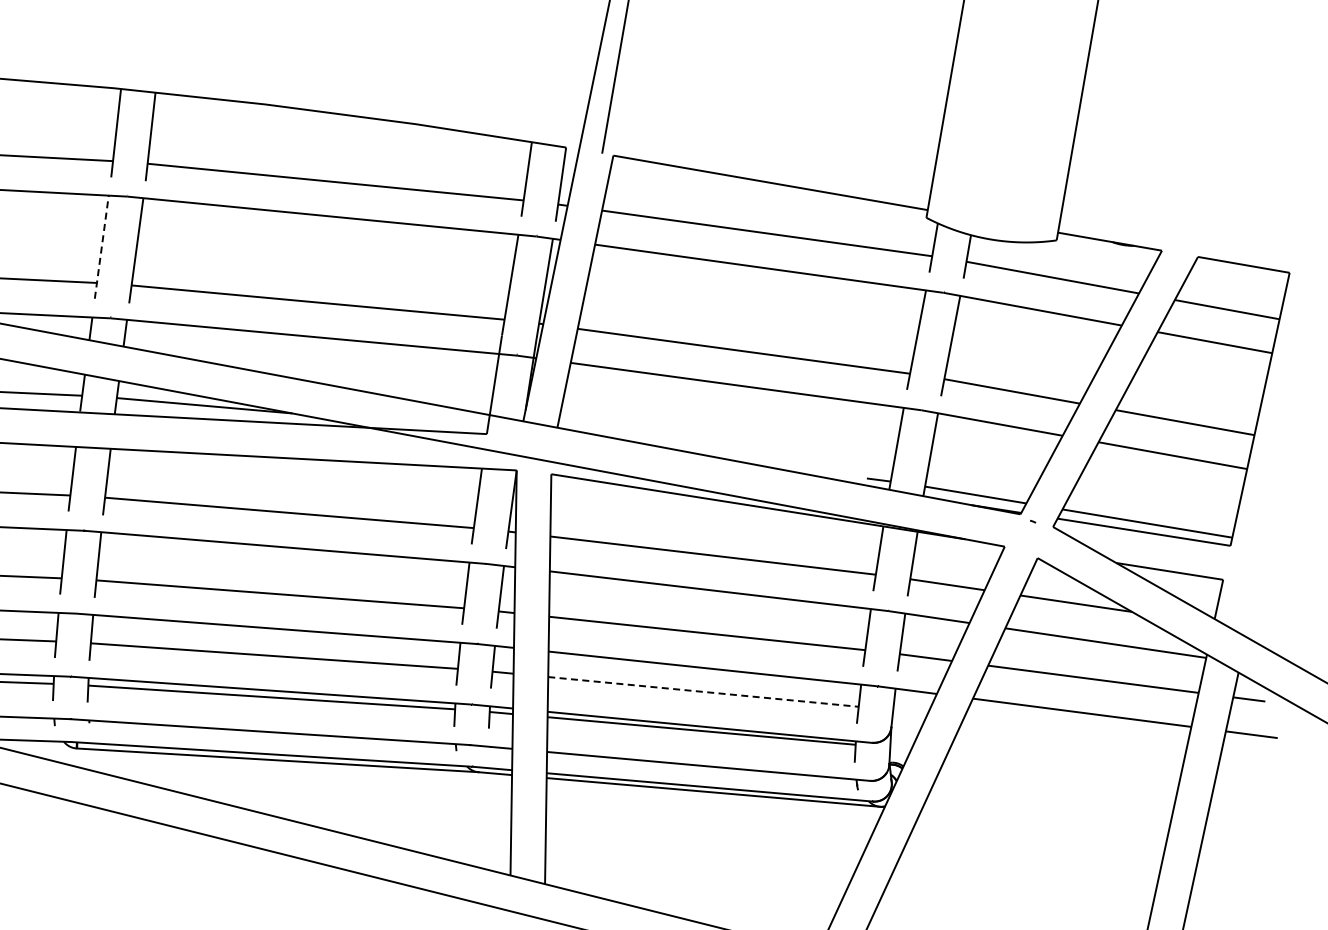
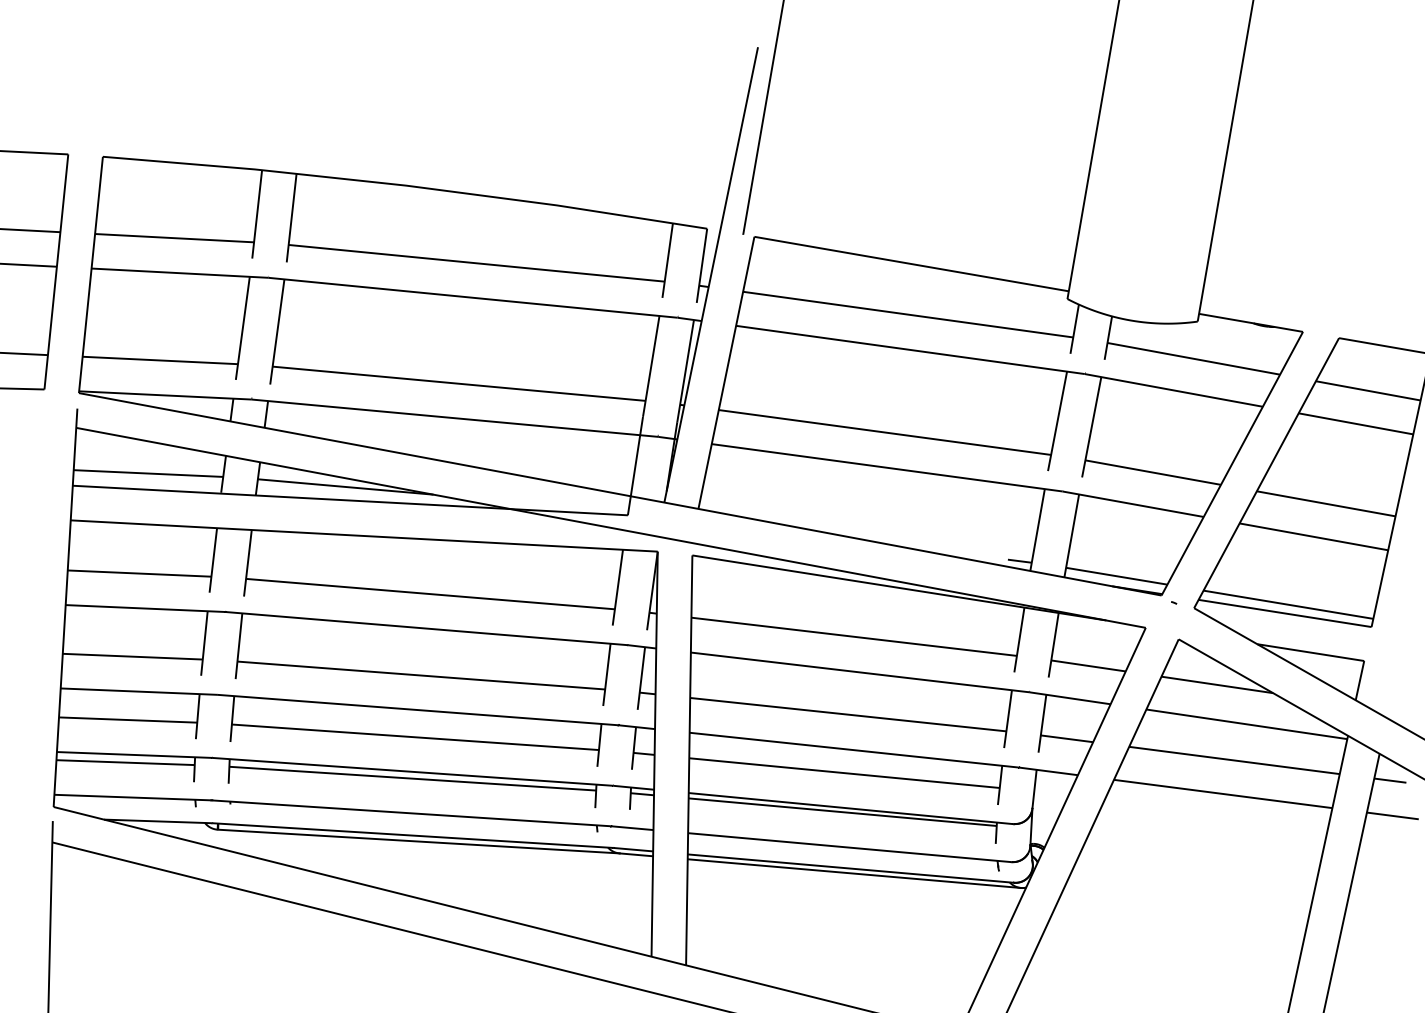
line: (101, 246) -> (242, 327), dashed -> solid
line: (703, 692) -> (844, 773), dashed -> solid

